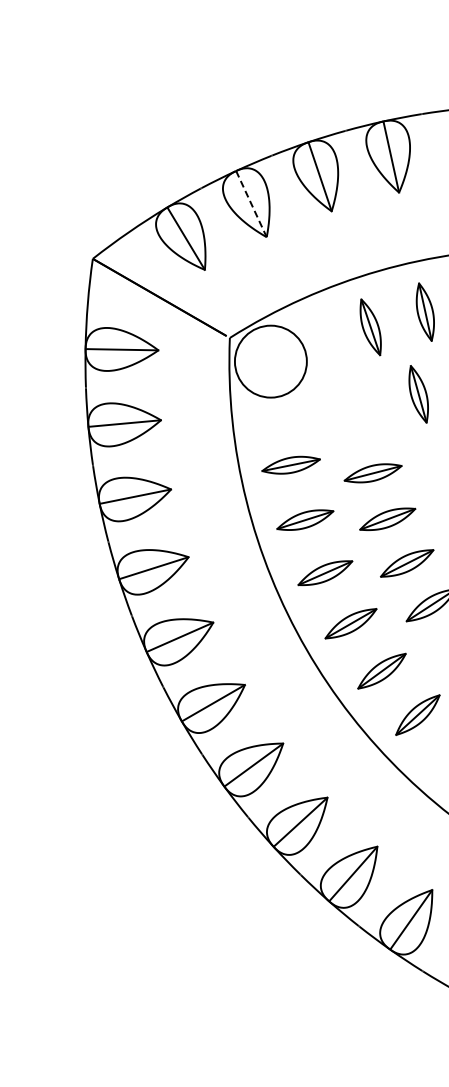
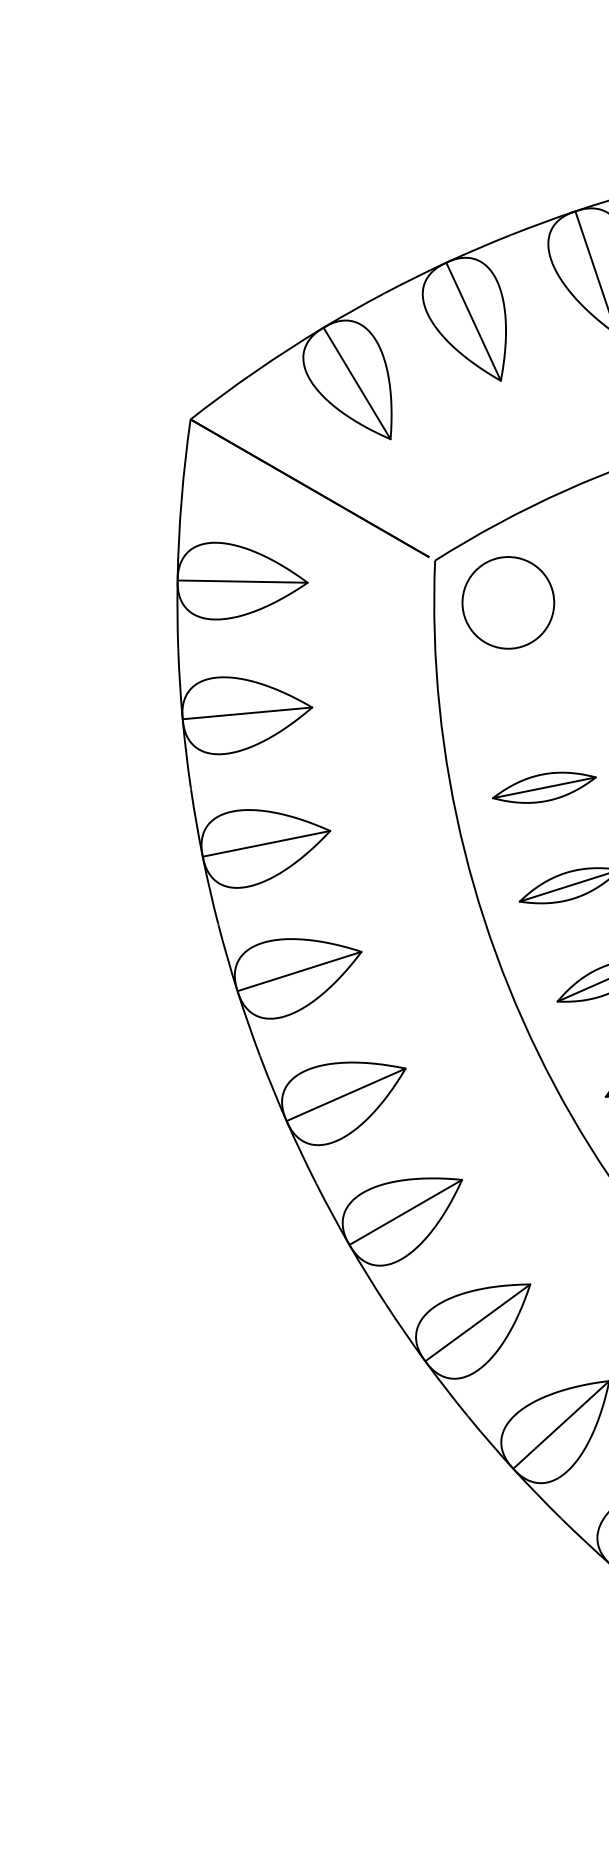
line: (251, 204) -> (473, 322), dashed -> solid
circle: (270, 361) -> (507, 602), size x0.71

